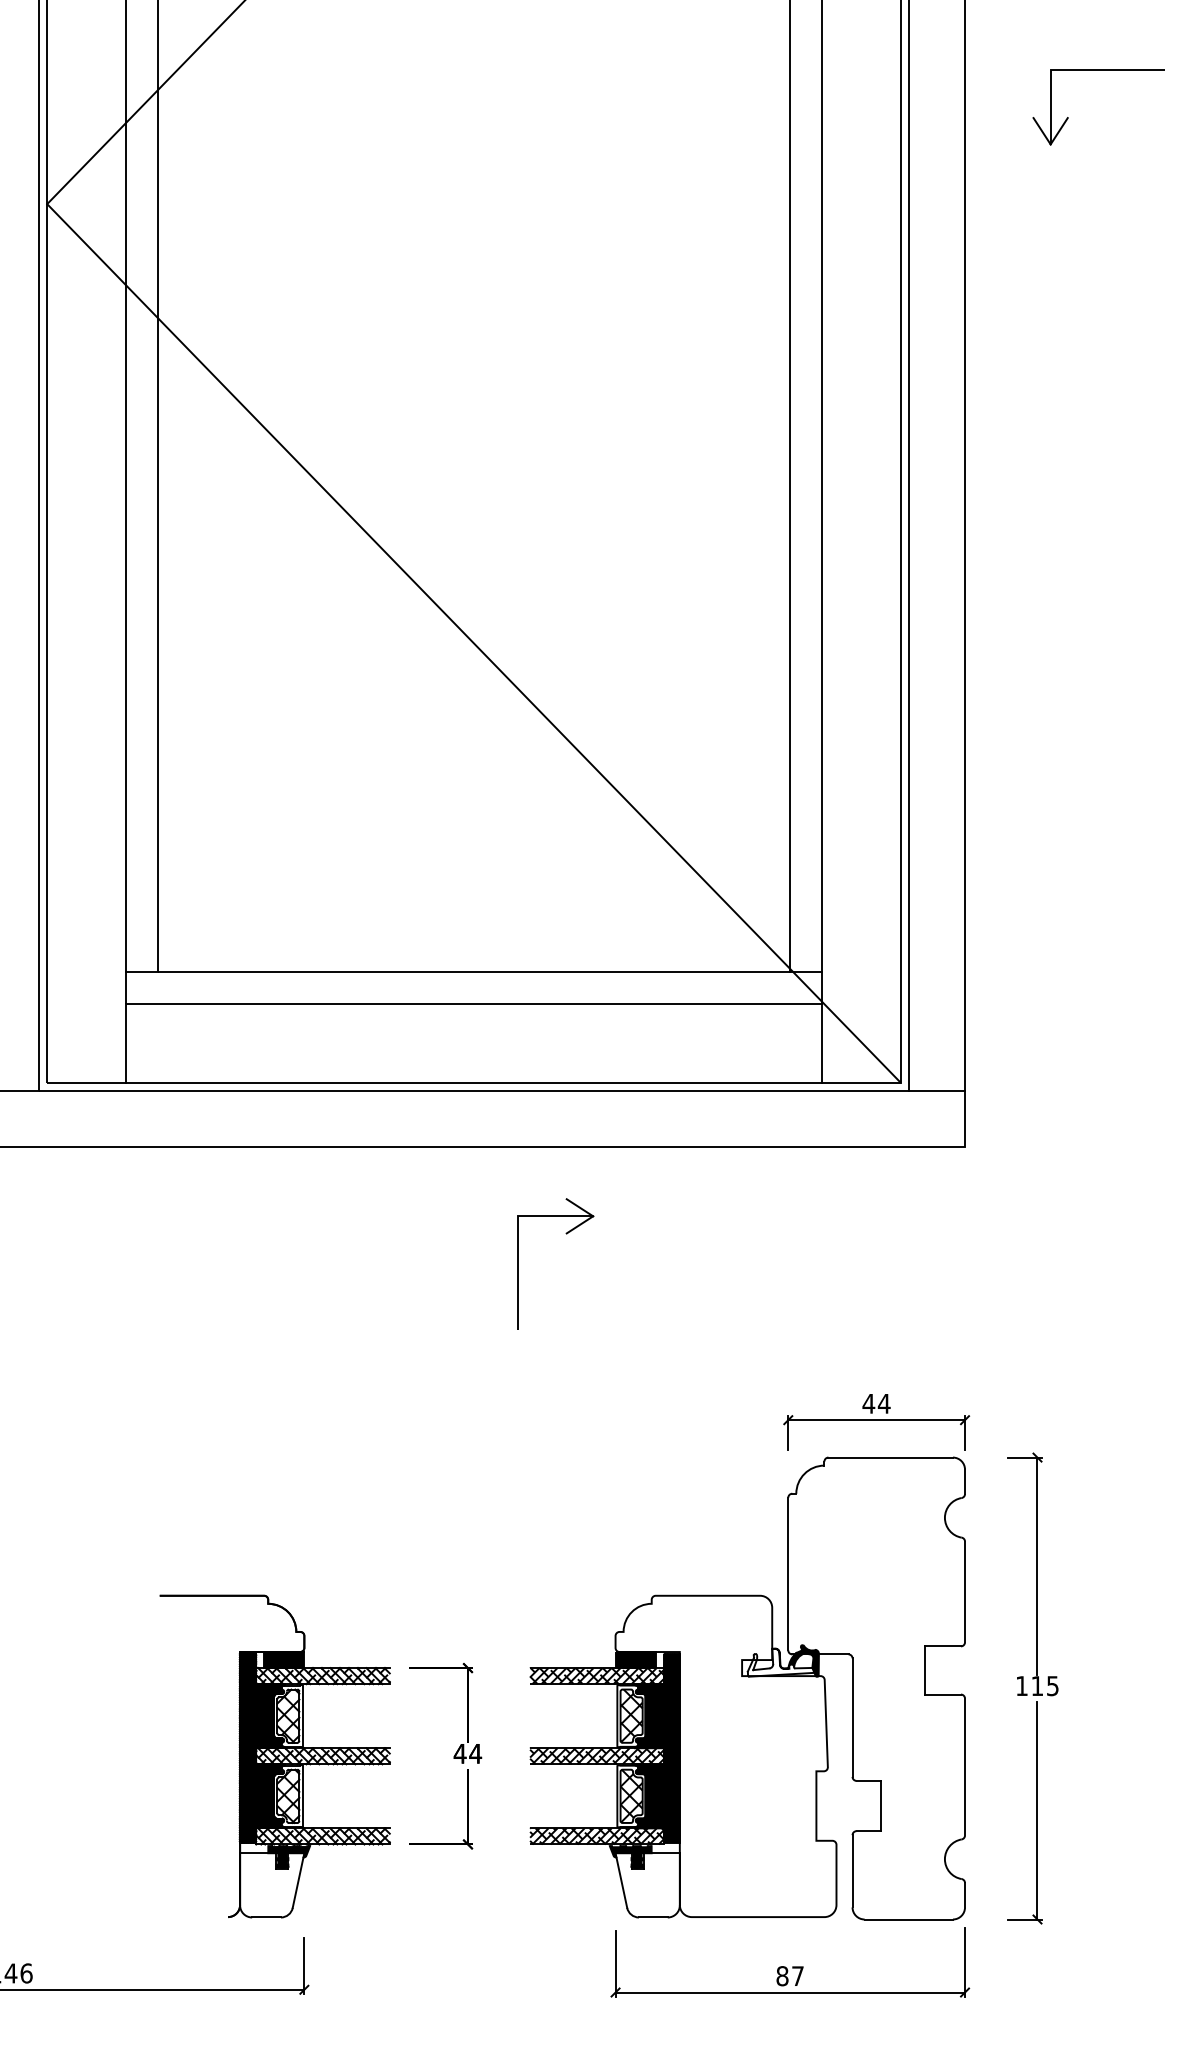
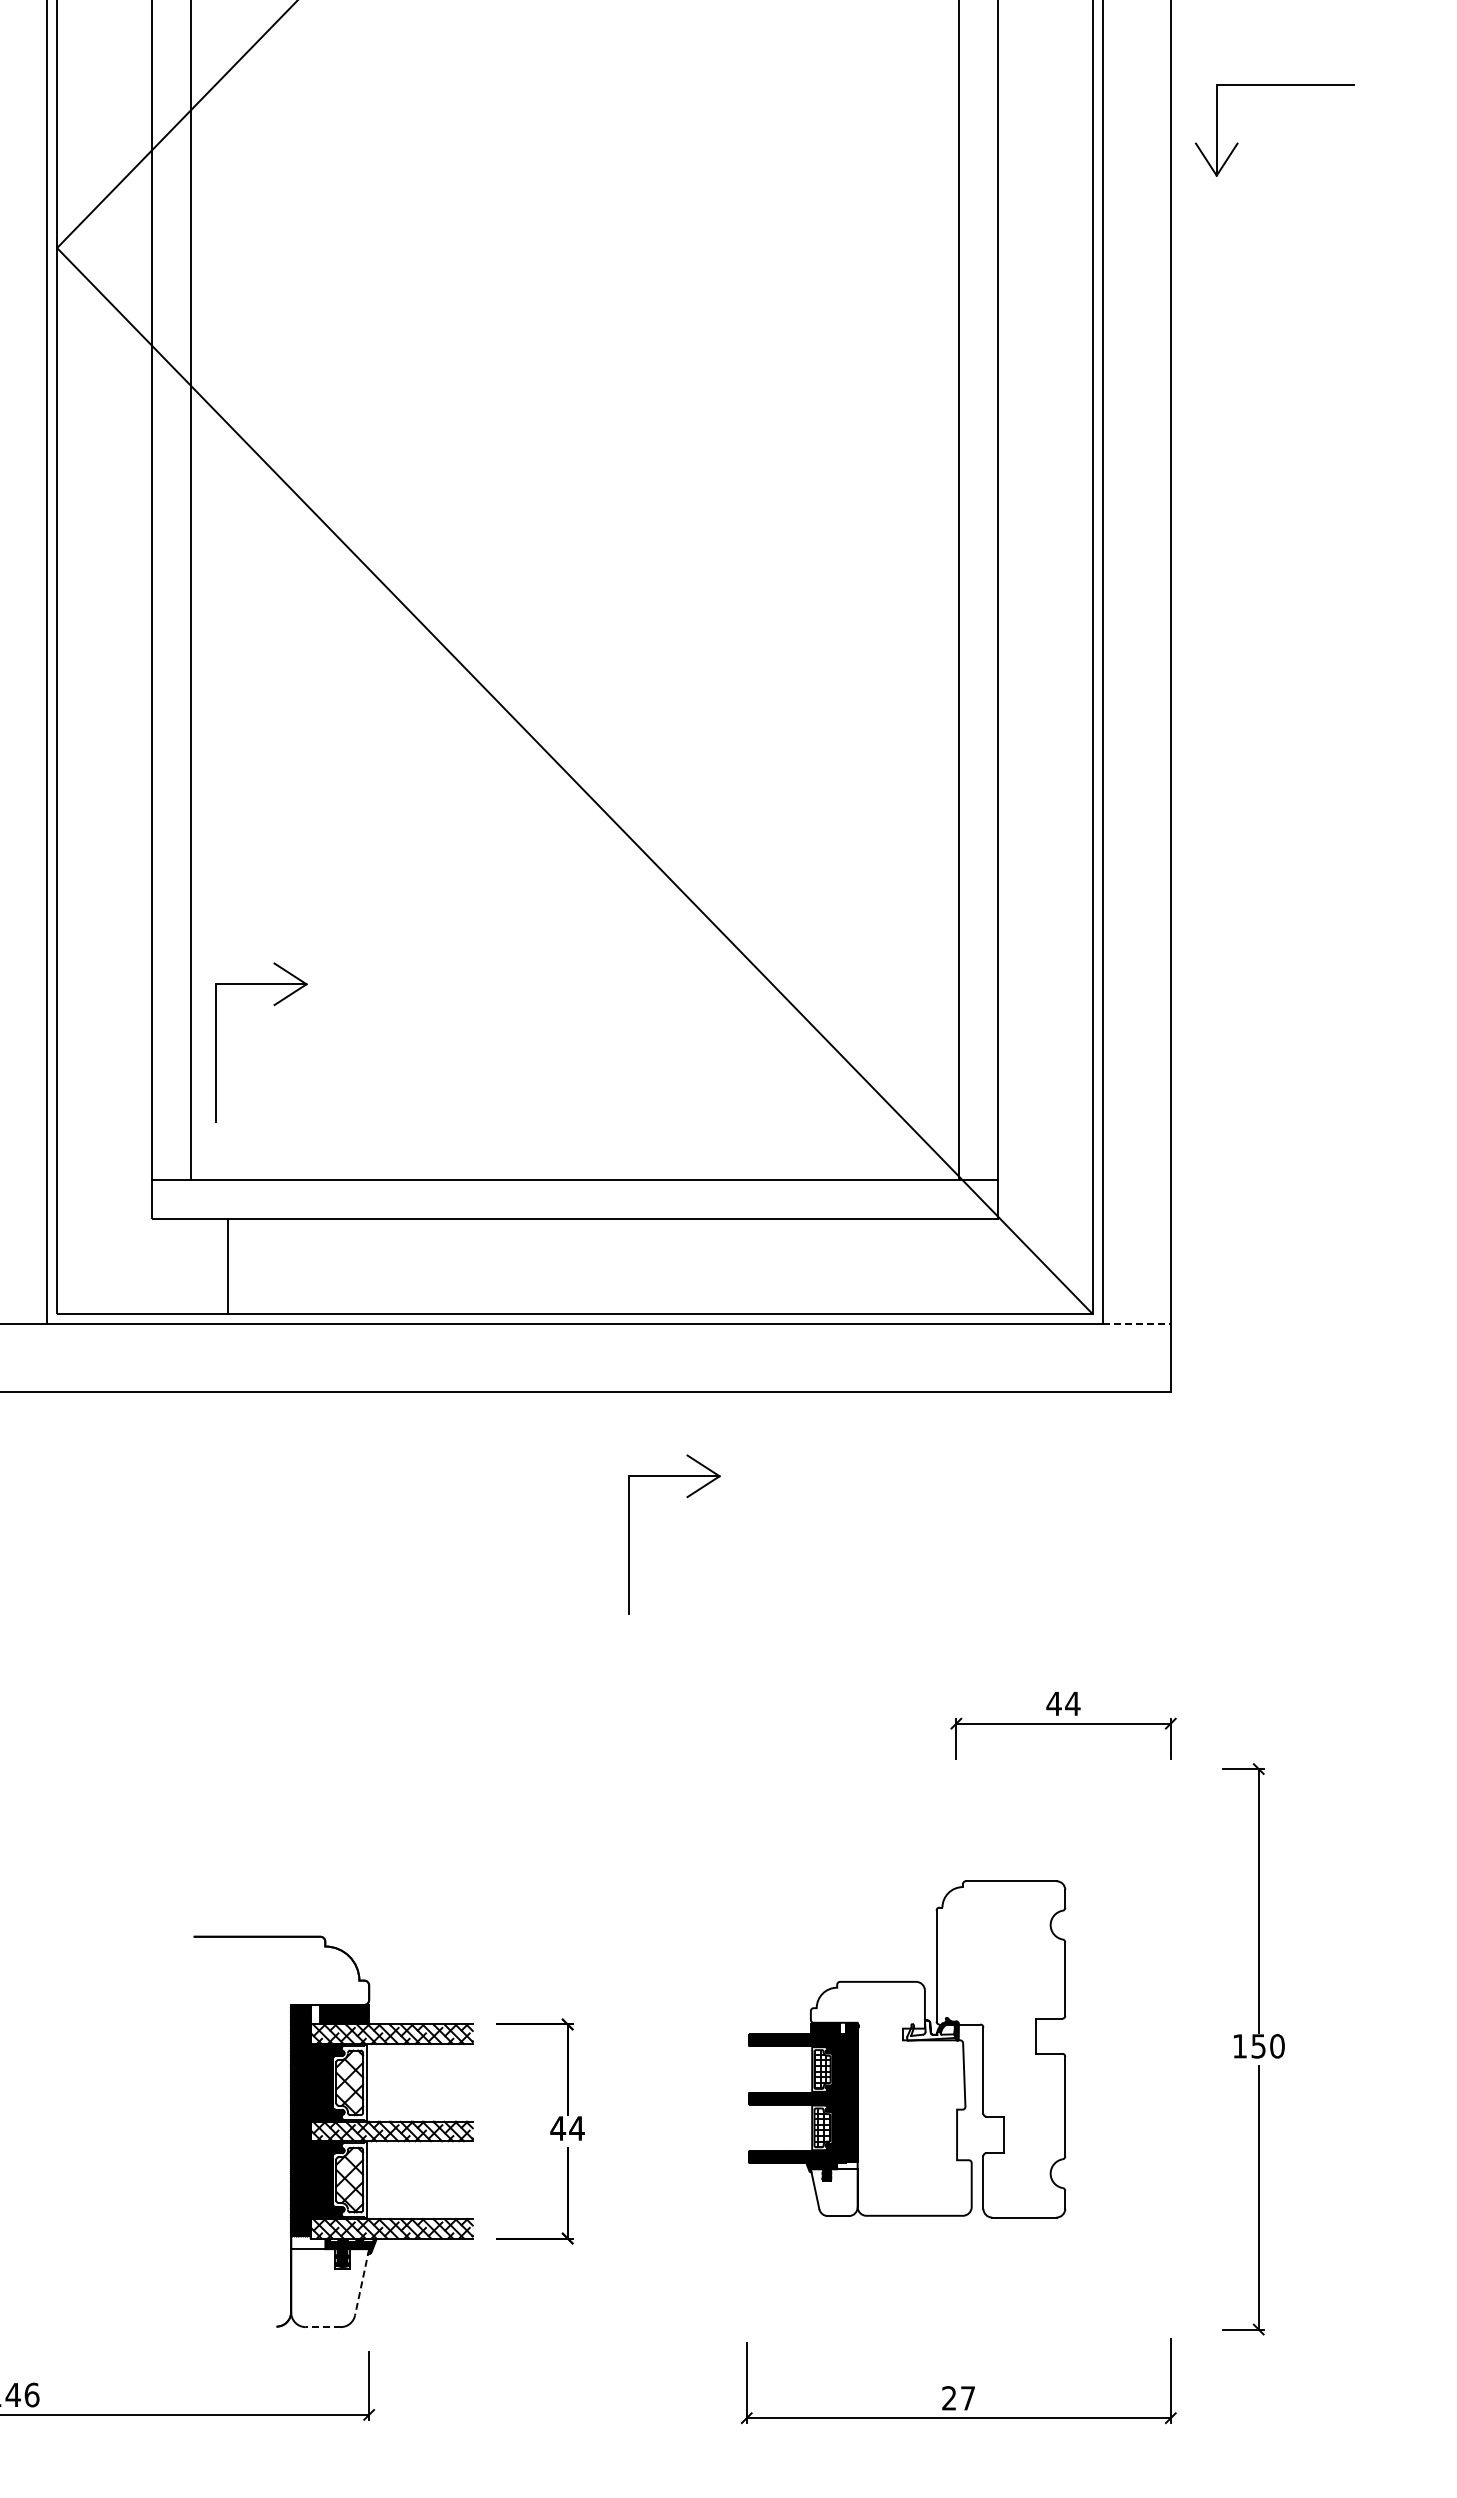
part: (1068, 117) -> (1238, 143), moved
part: (226, 829) -> (274, 1006), added
line: (822, 1042) -> (997, 1265), removed
line: (125, 1043) -> (228, 1266), moved
line: (937, 1090) -> (1137, 1323), solid -> dashed
text: (1044, 1686) -> (1267, 2046), 115 -> 150
part: (747, 1688) -> (906, 2049), size x0.6
line: (298, 1880) -> (362, 2282), solid -> dashed
line: (265, 1917) -> (322, 2327), solid -> dashed
text: (782, 1976) -> (949, 2398), 87 -> 27

